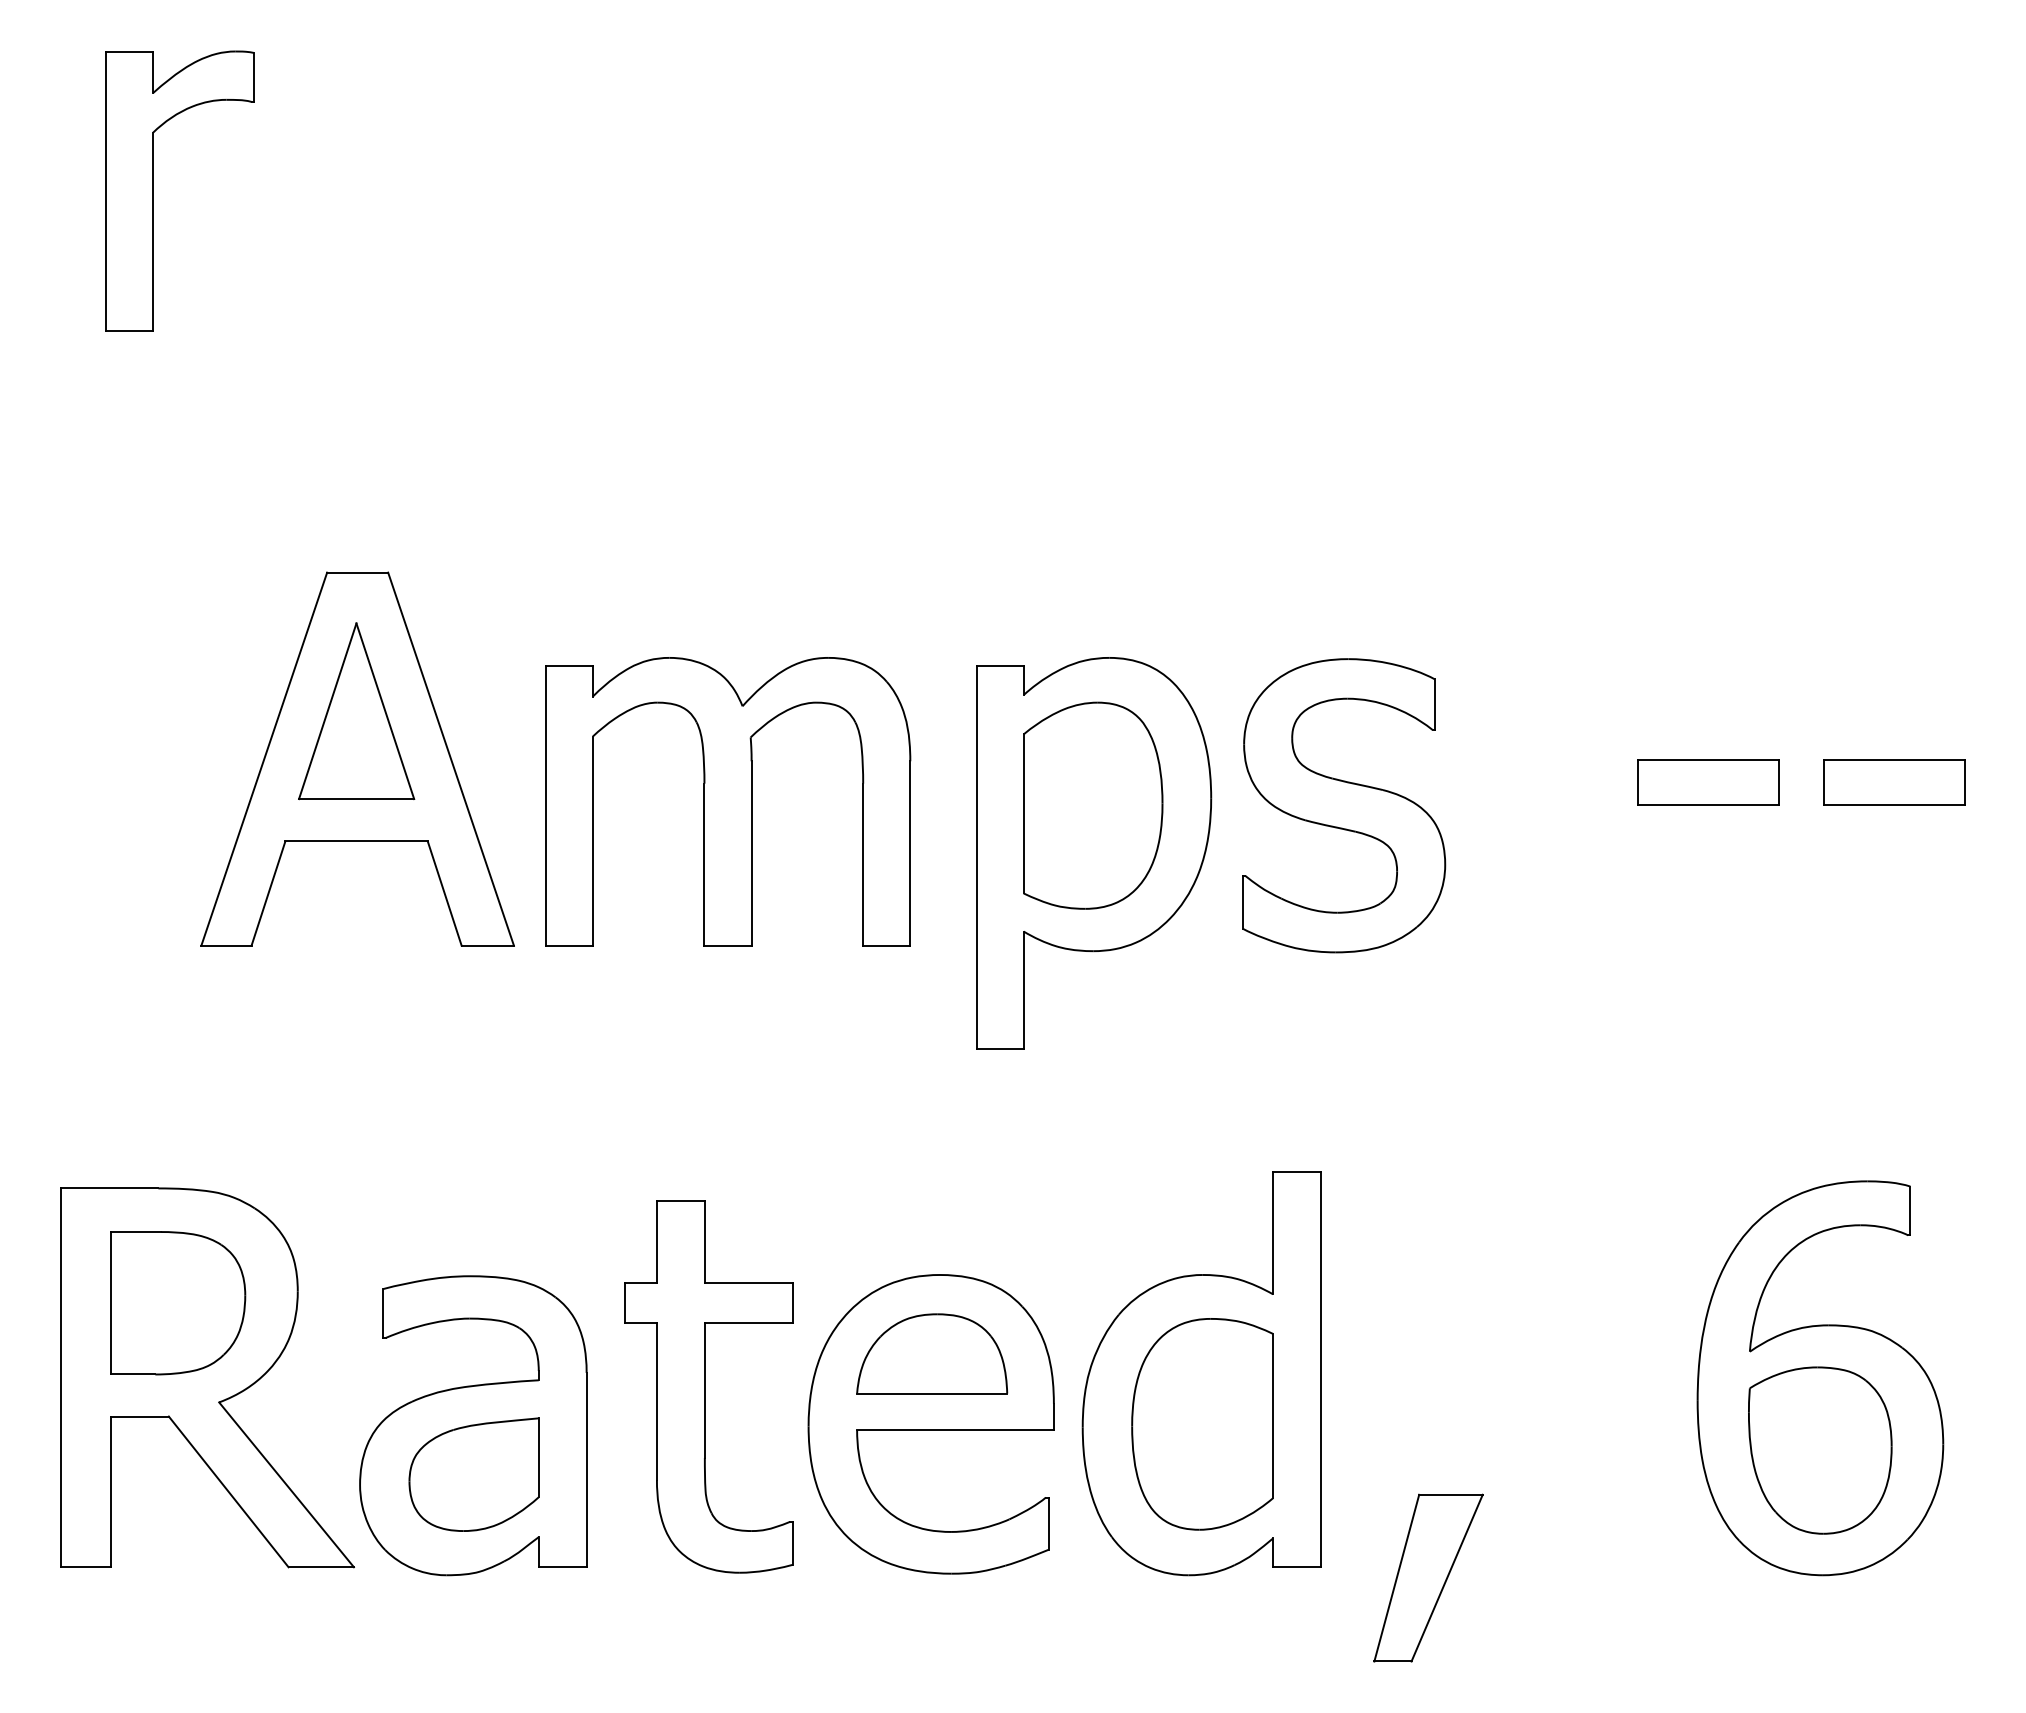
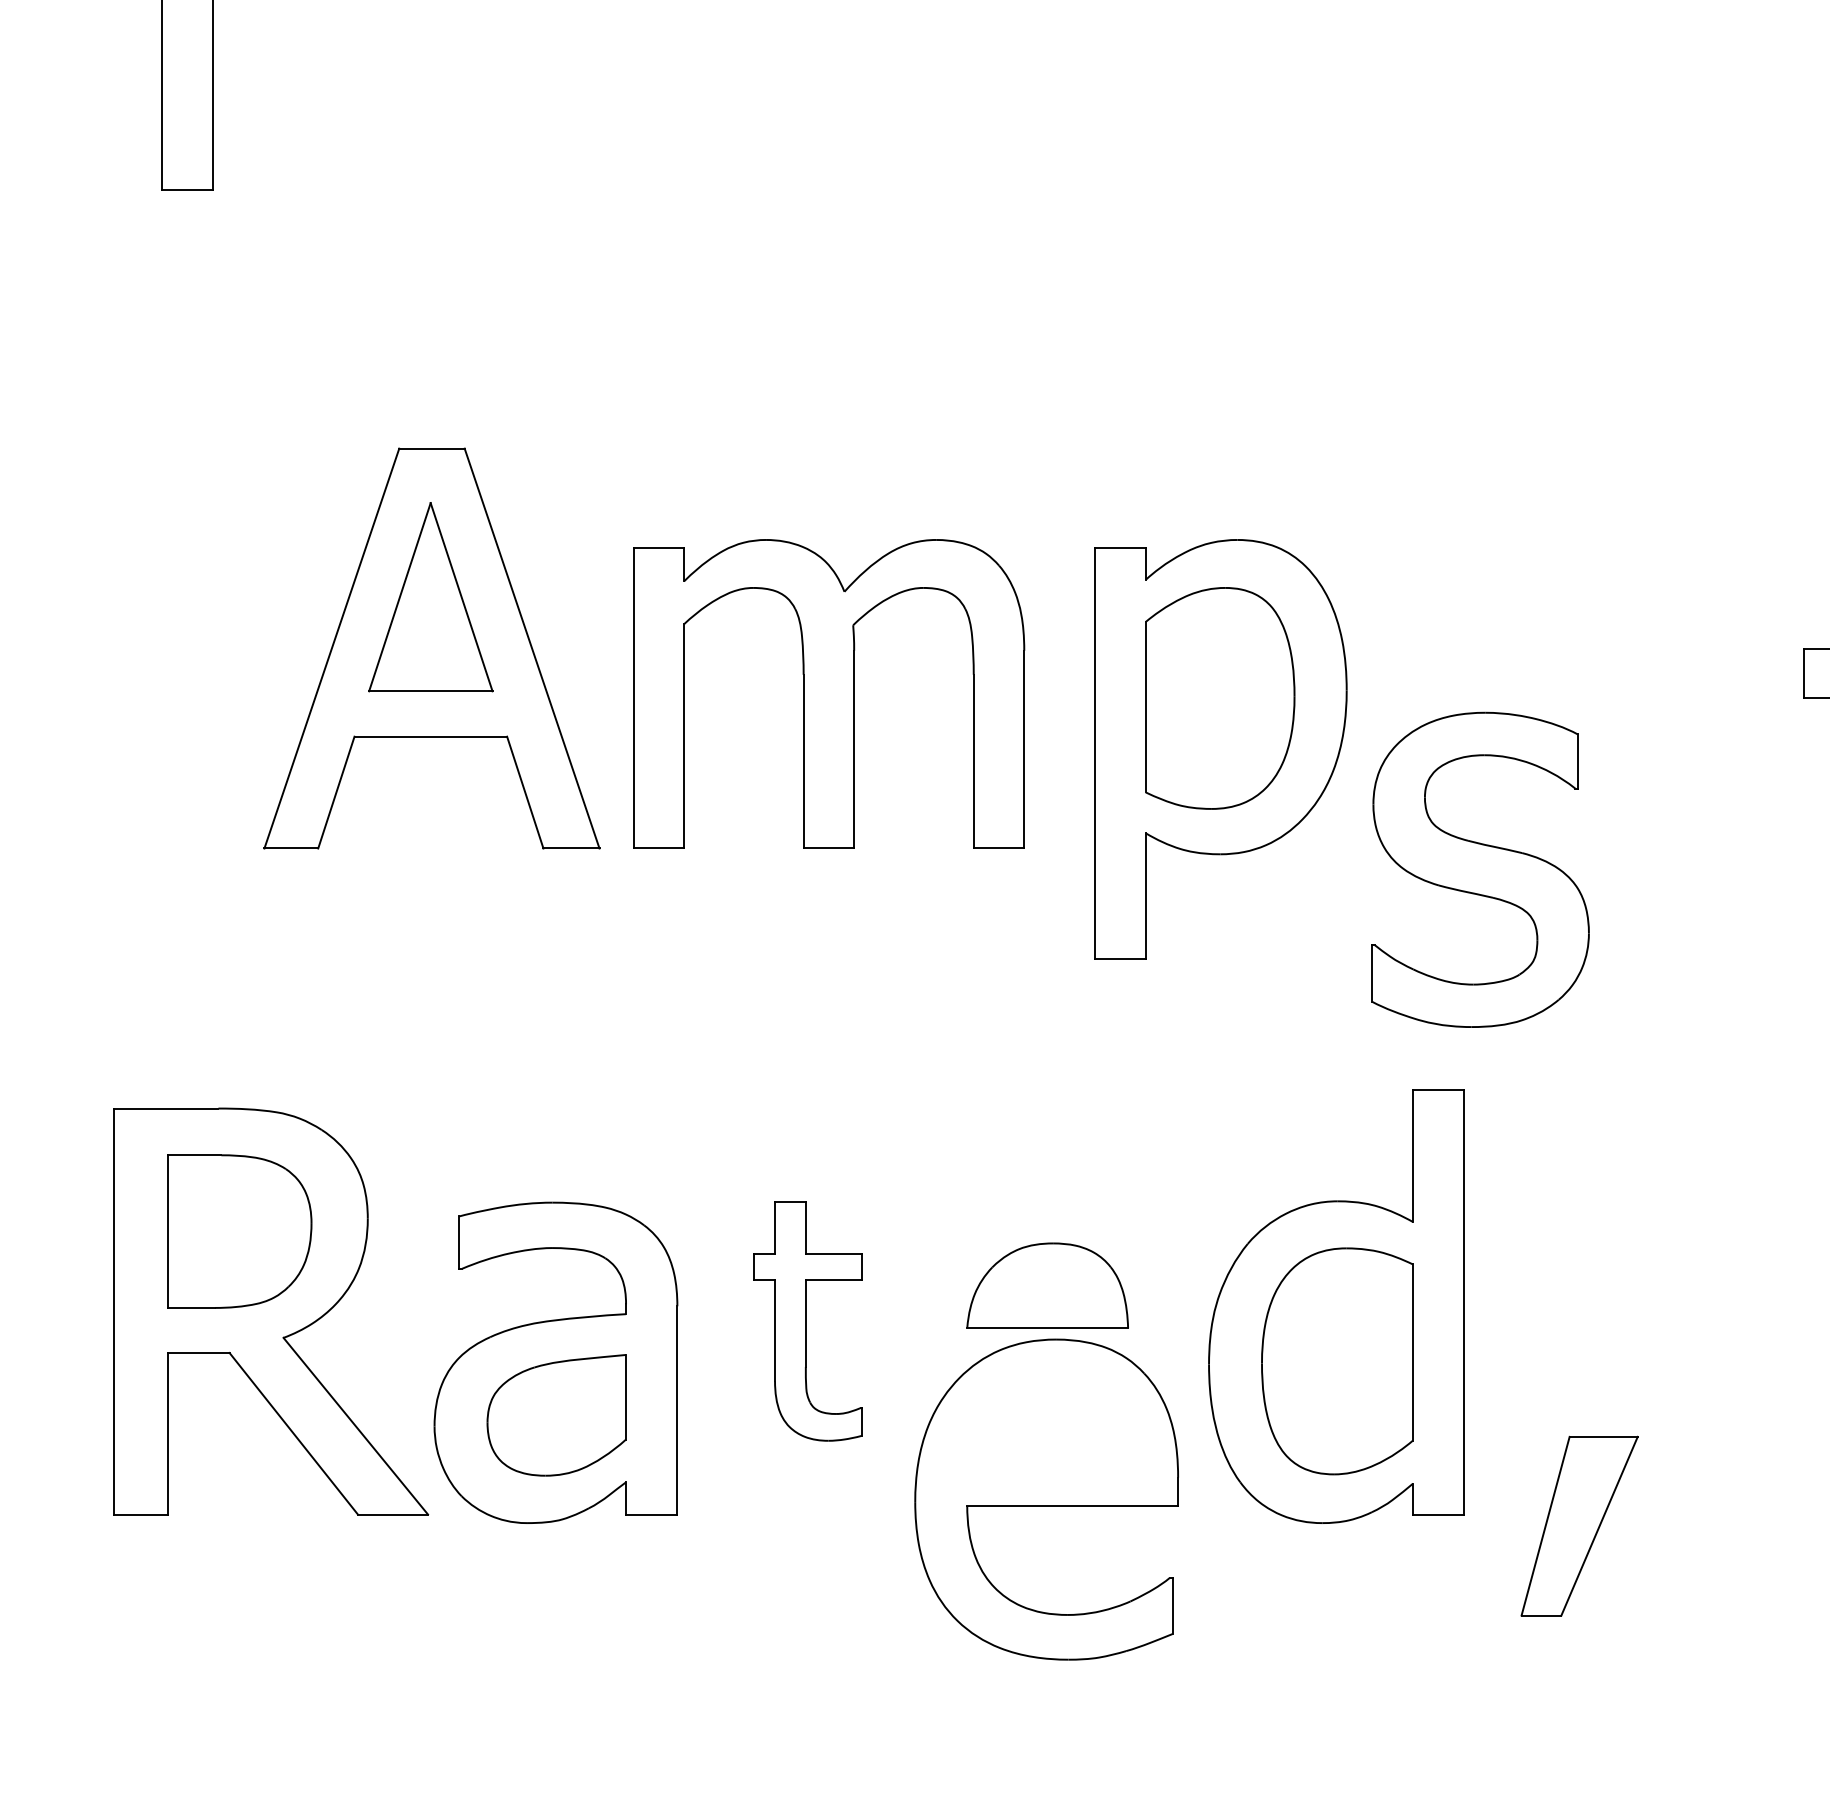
part: (1344, 805) -> (1480, 869), moved
part: (708, 1386) -> (807, 1320), size x0.6
part: (930, 1424) -> (1045, 1499), moved

